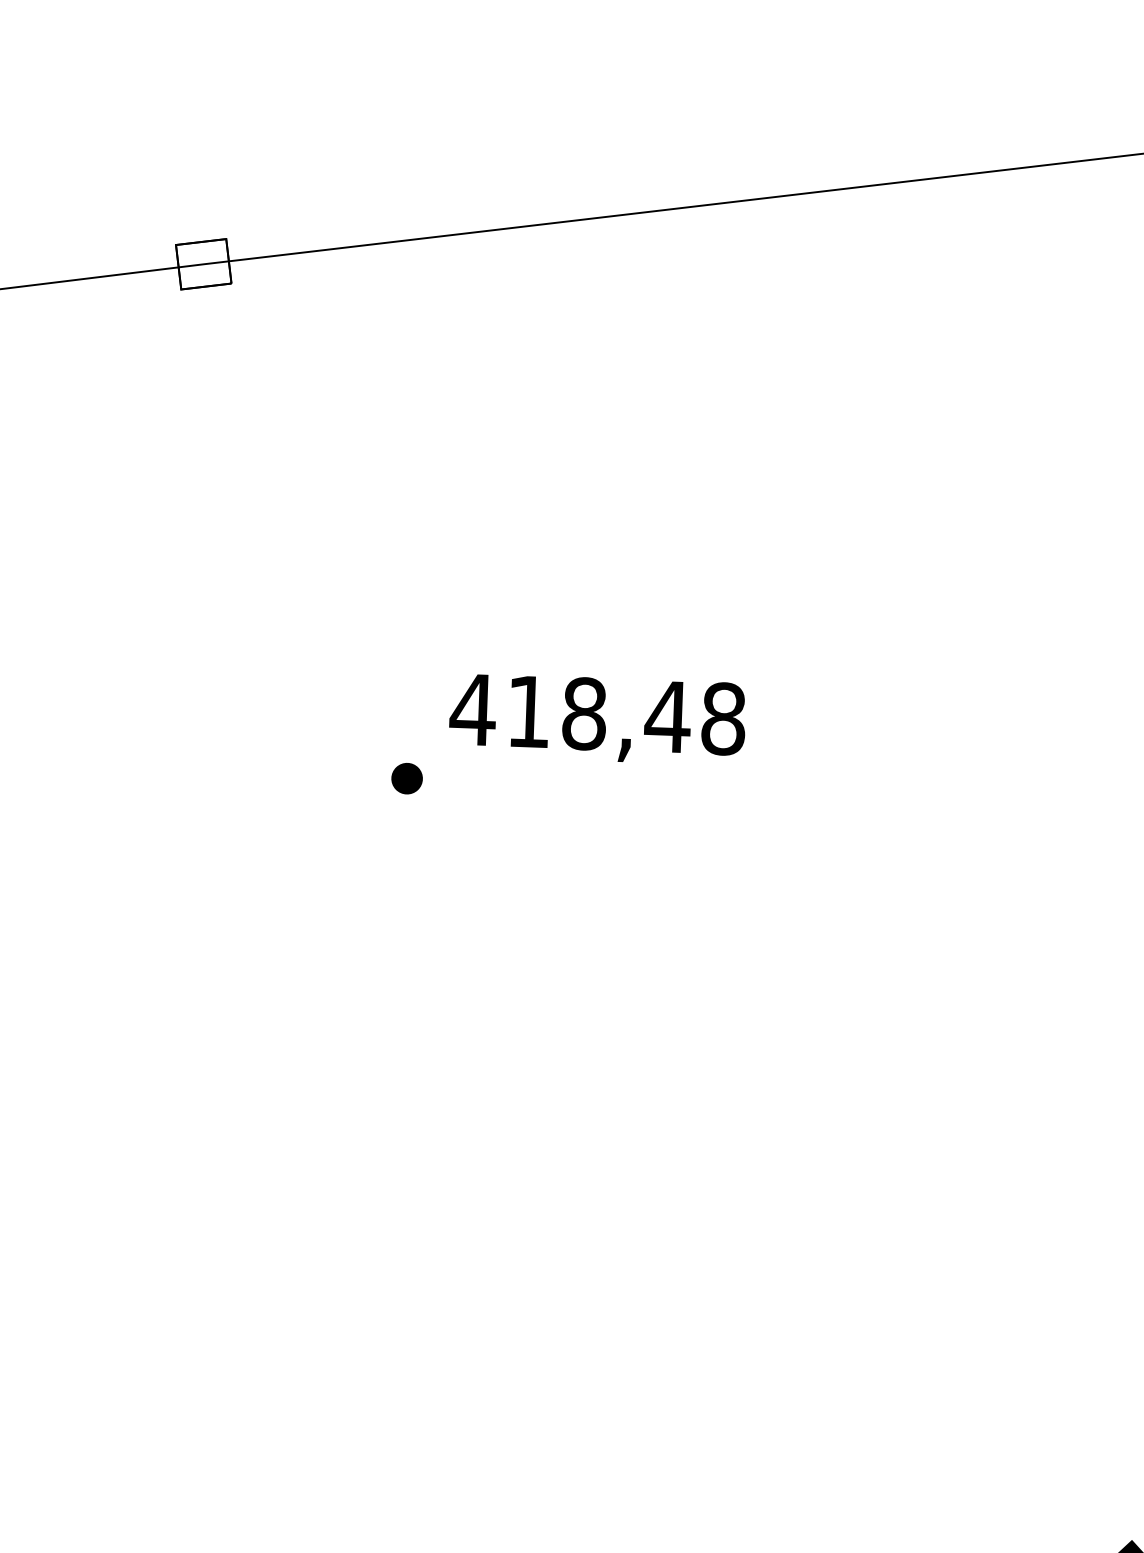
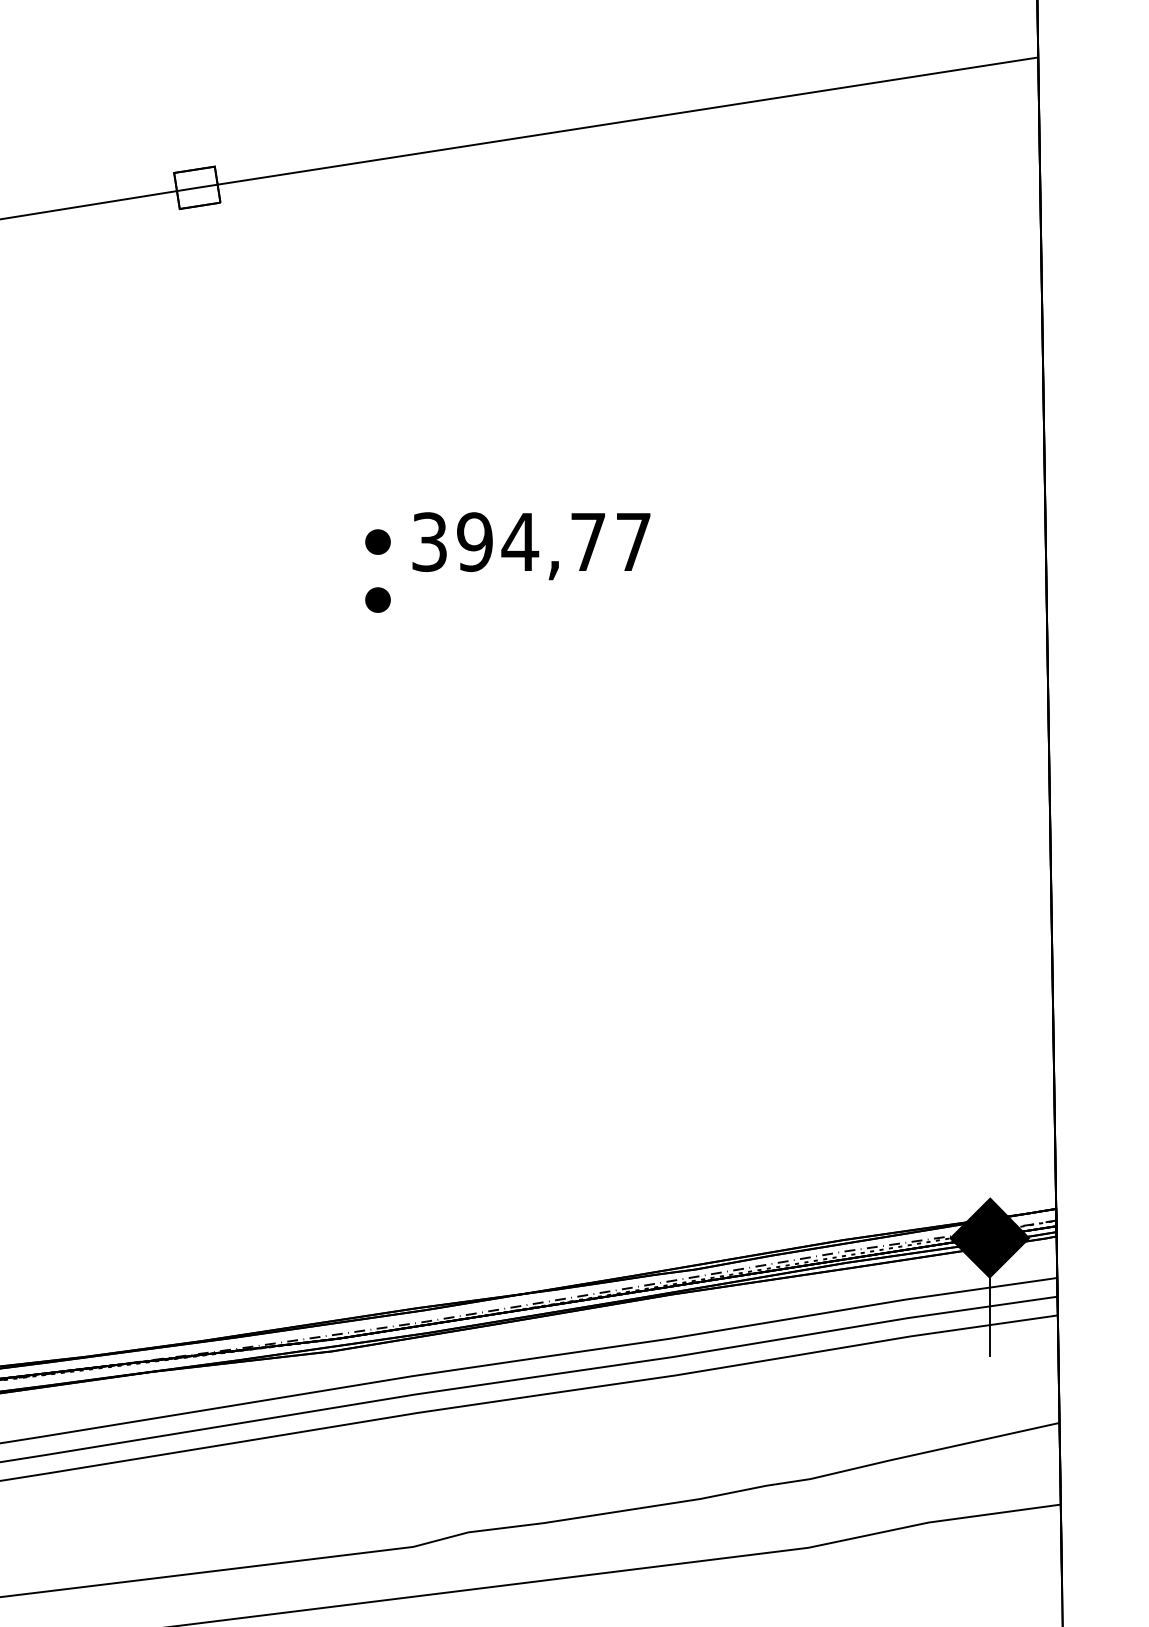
part: (409, 706) -> (377, 541), added
text: (596, 714) -> (530, 542), 418,48 -> 394,77

